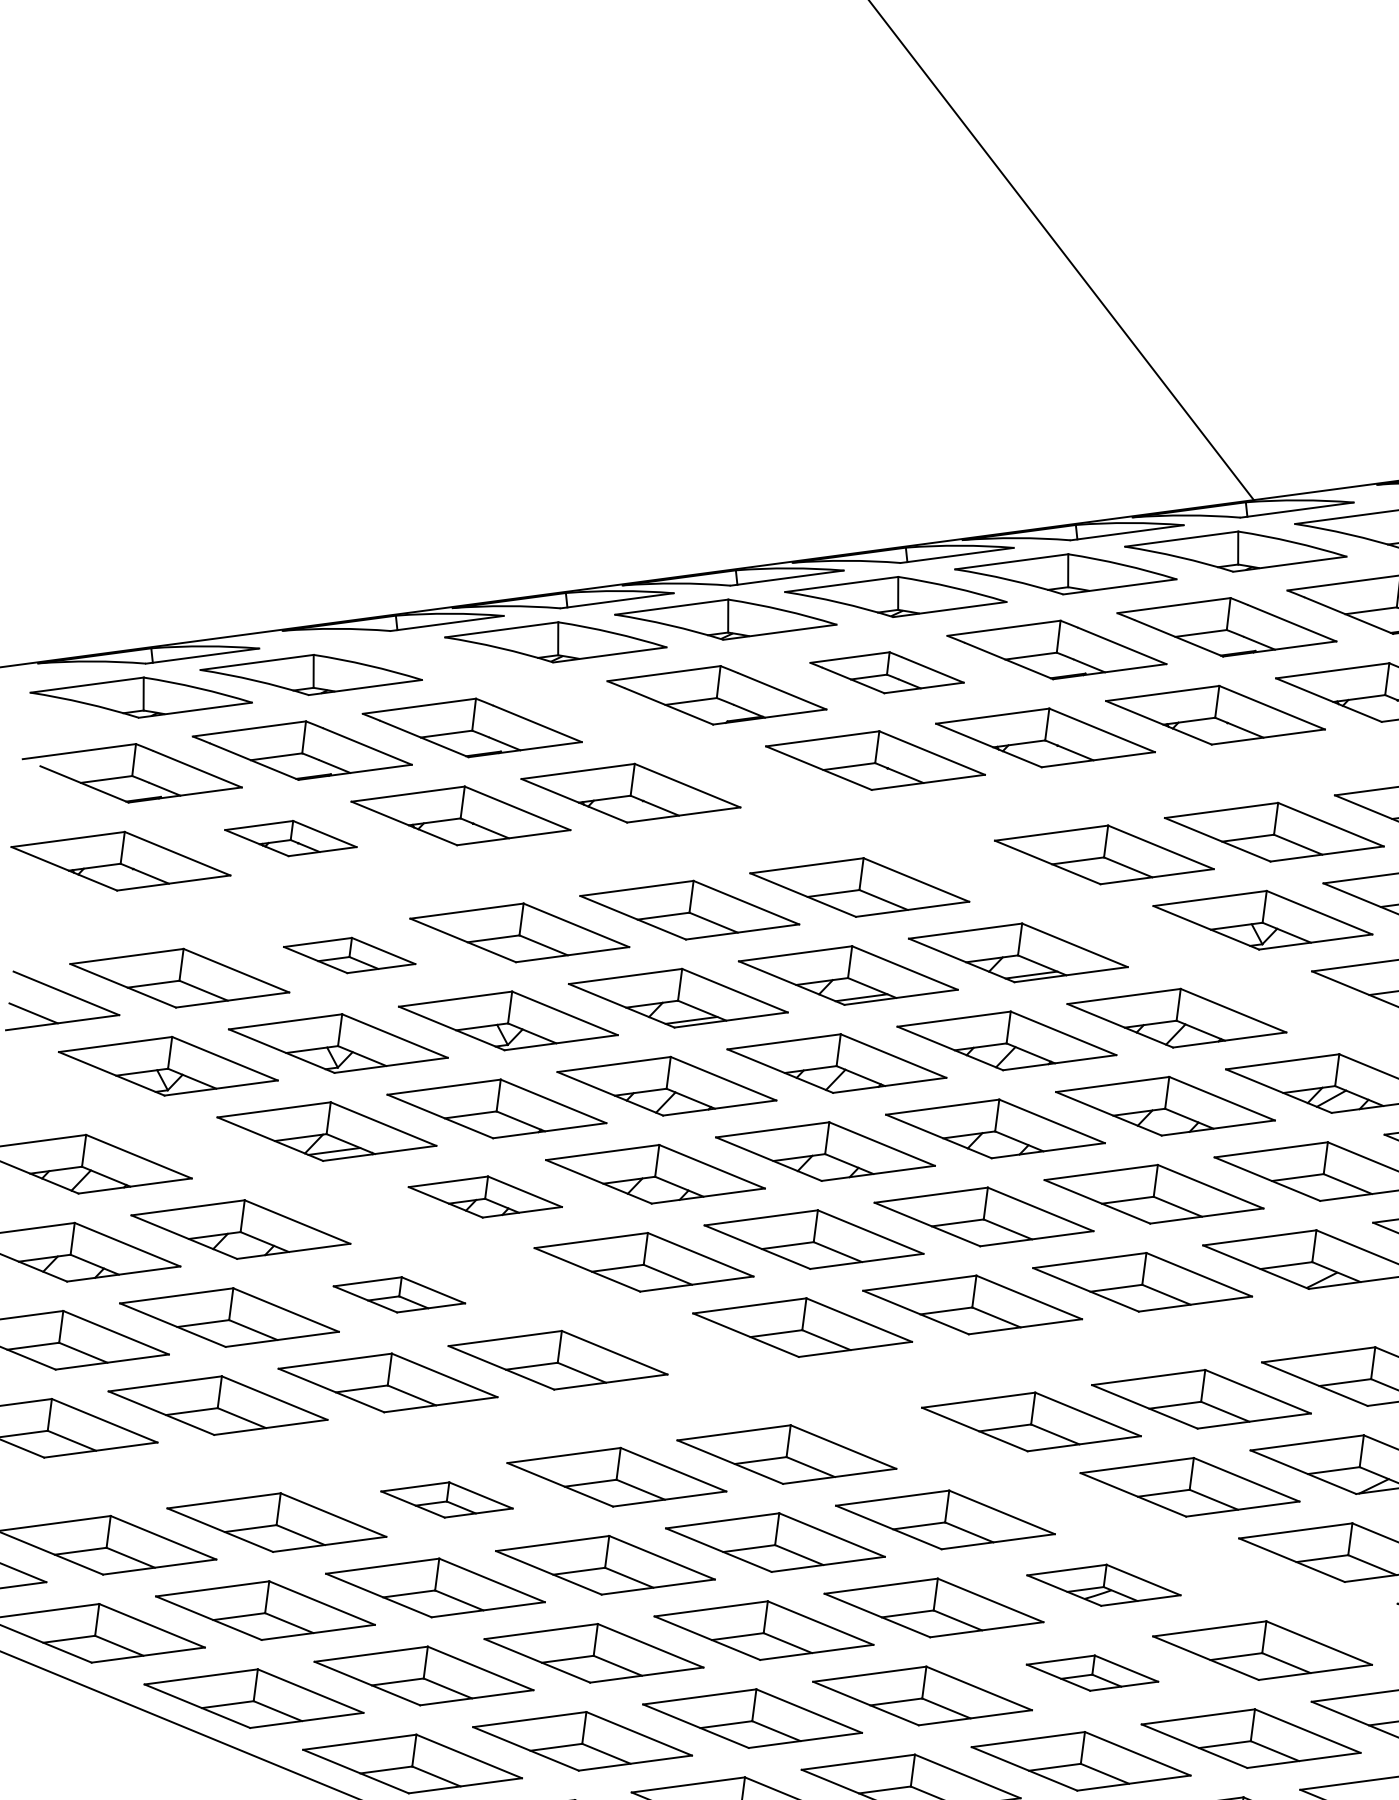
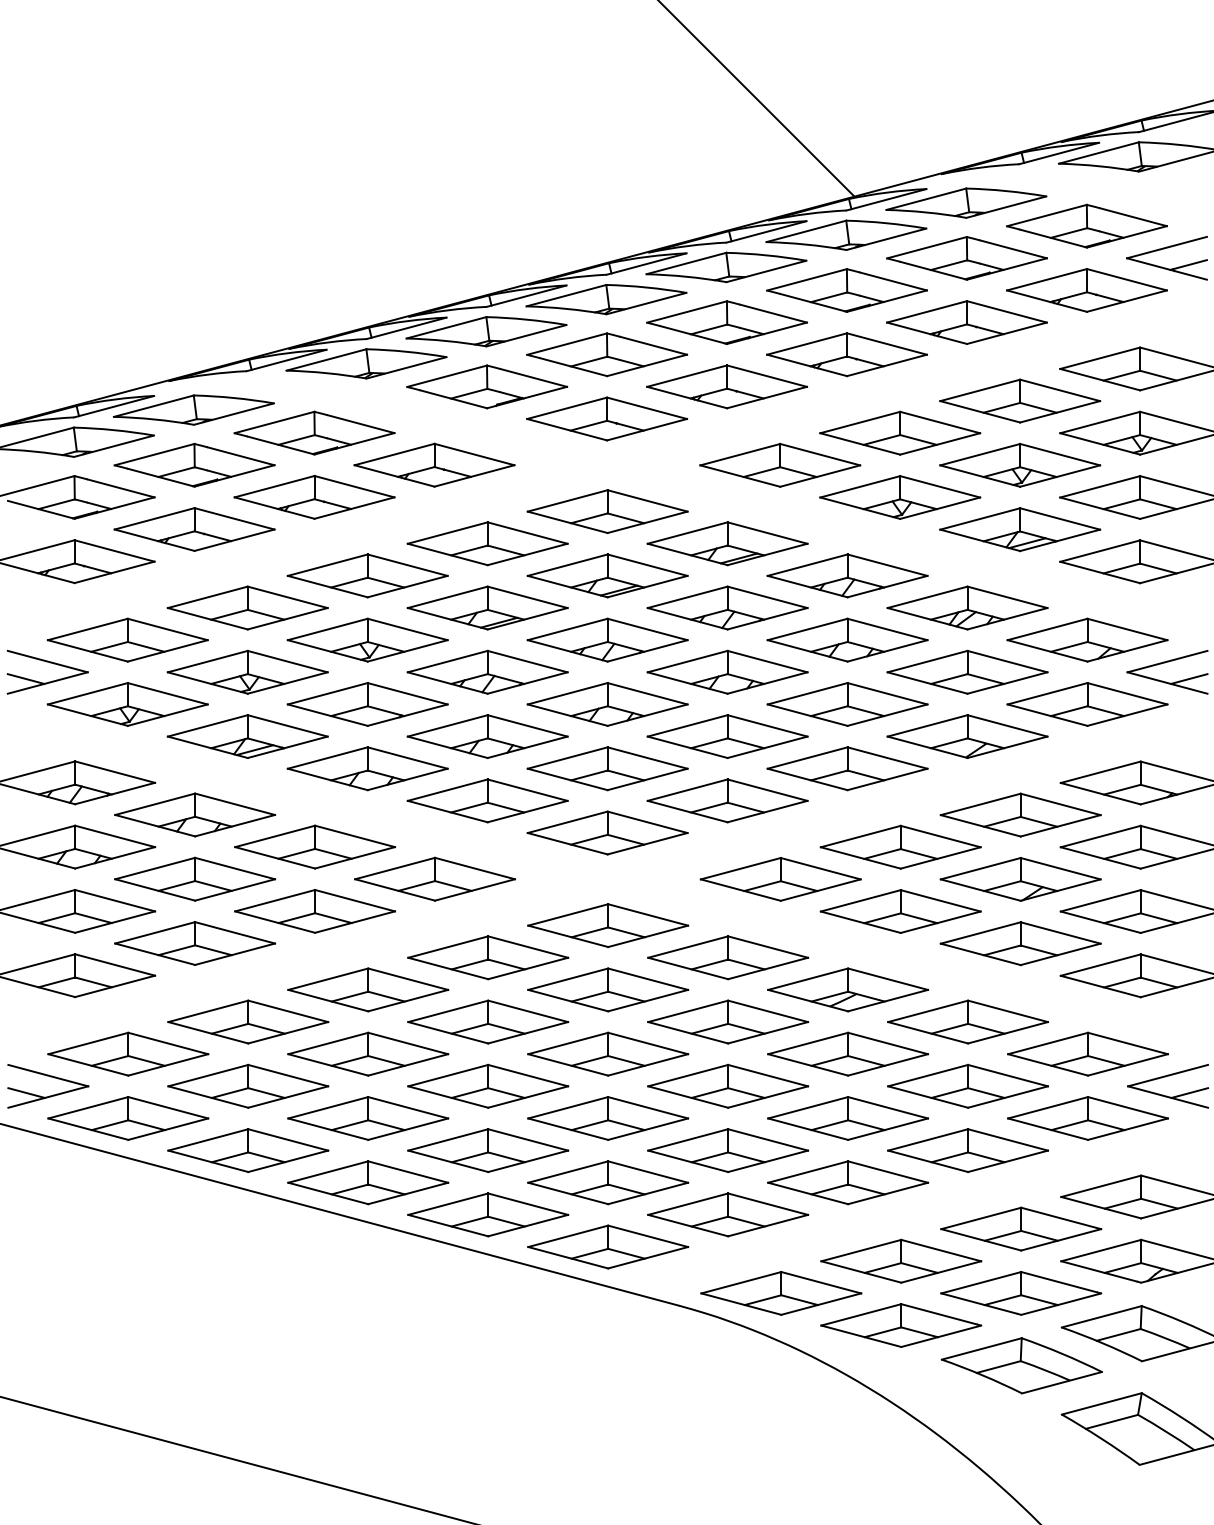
part: (887, 672) -> (607, 354), size x1.43
part: (290, 838) -> (194, 529), size x1.67
part: (349, 954) -> (247, 607), size x1.67
part: (485, 1196) -> (367, 768), size x1.43
part: (398, 1293) -> (314, 846), size x1.67
part: (447, 1499) -> (368, 989), size x1.67
part: (1103, 1584) -> (847, 989), size x1.43
part: (1091, 1672) -> (847, 1053), size x1.67

